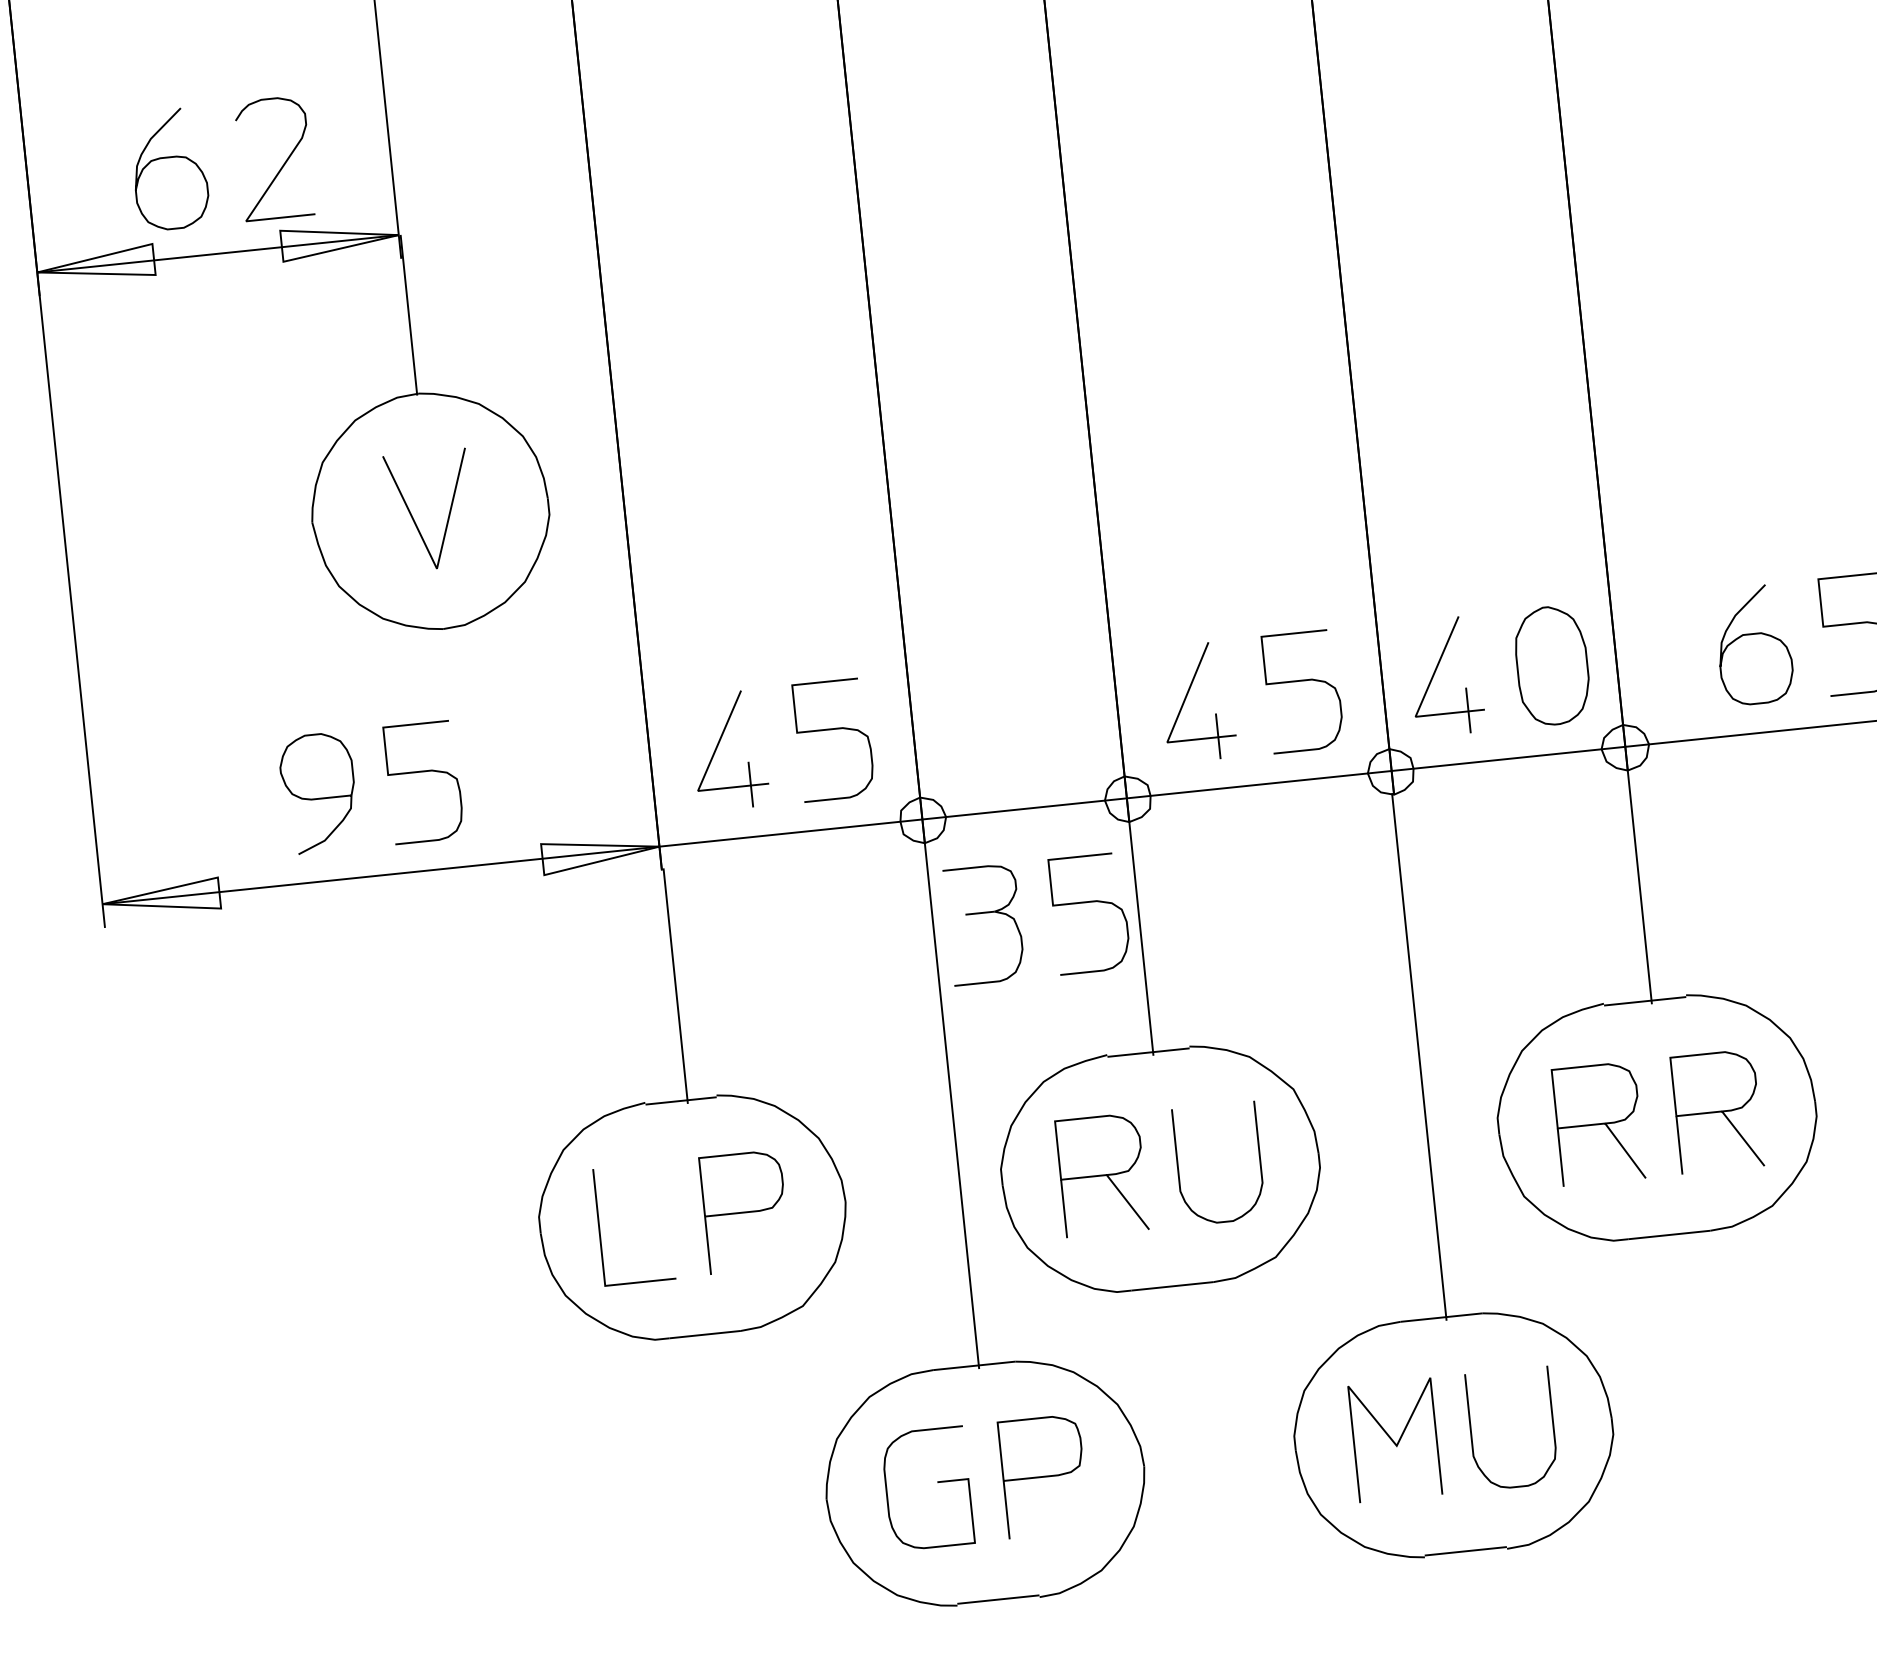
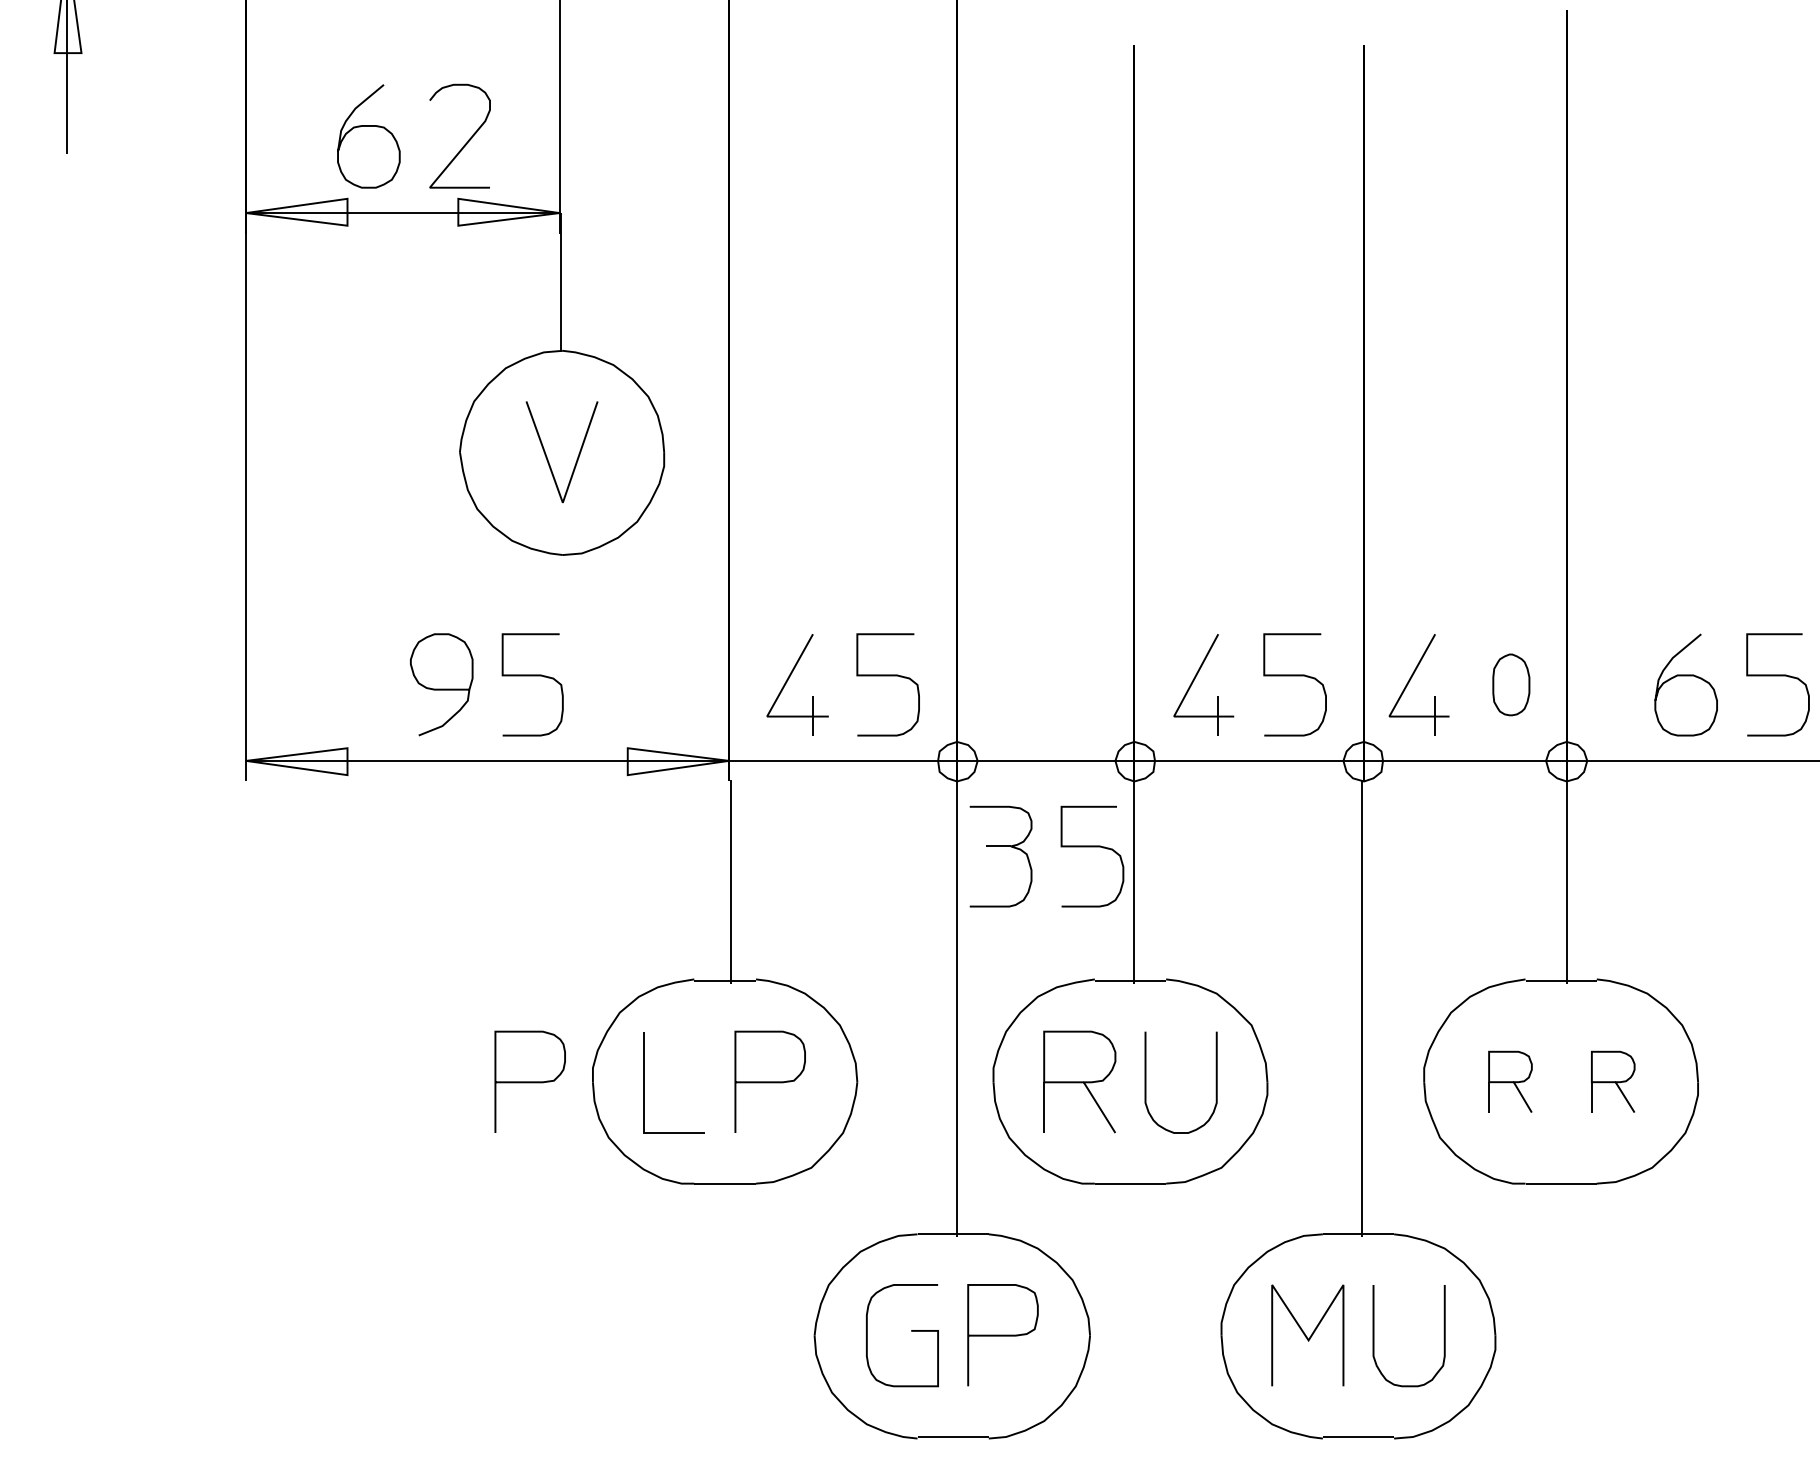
part: (1552, 665) -> (1511, 684), size x0.6
part: (1716, 1111) -> (1612, 1081), size x0.6
part: (1598, 1123) -> (1510, 1081), size x0.6
curve: (467, 1240) -> (529, 1081), added

